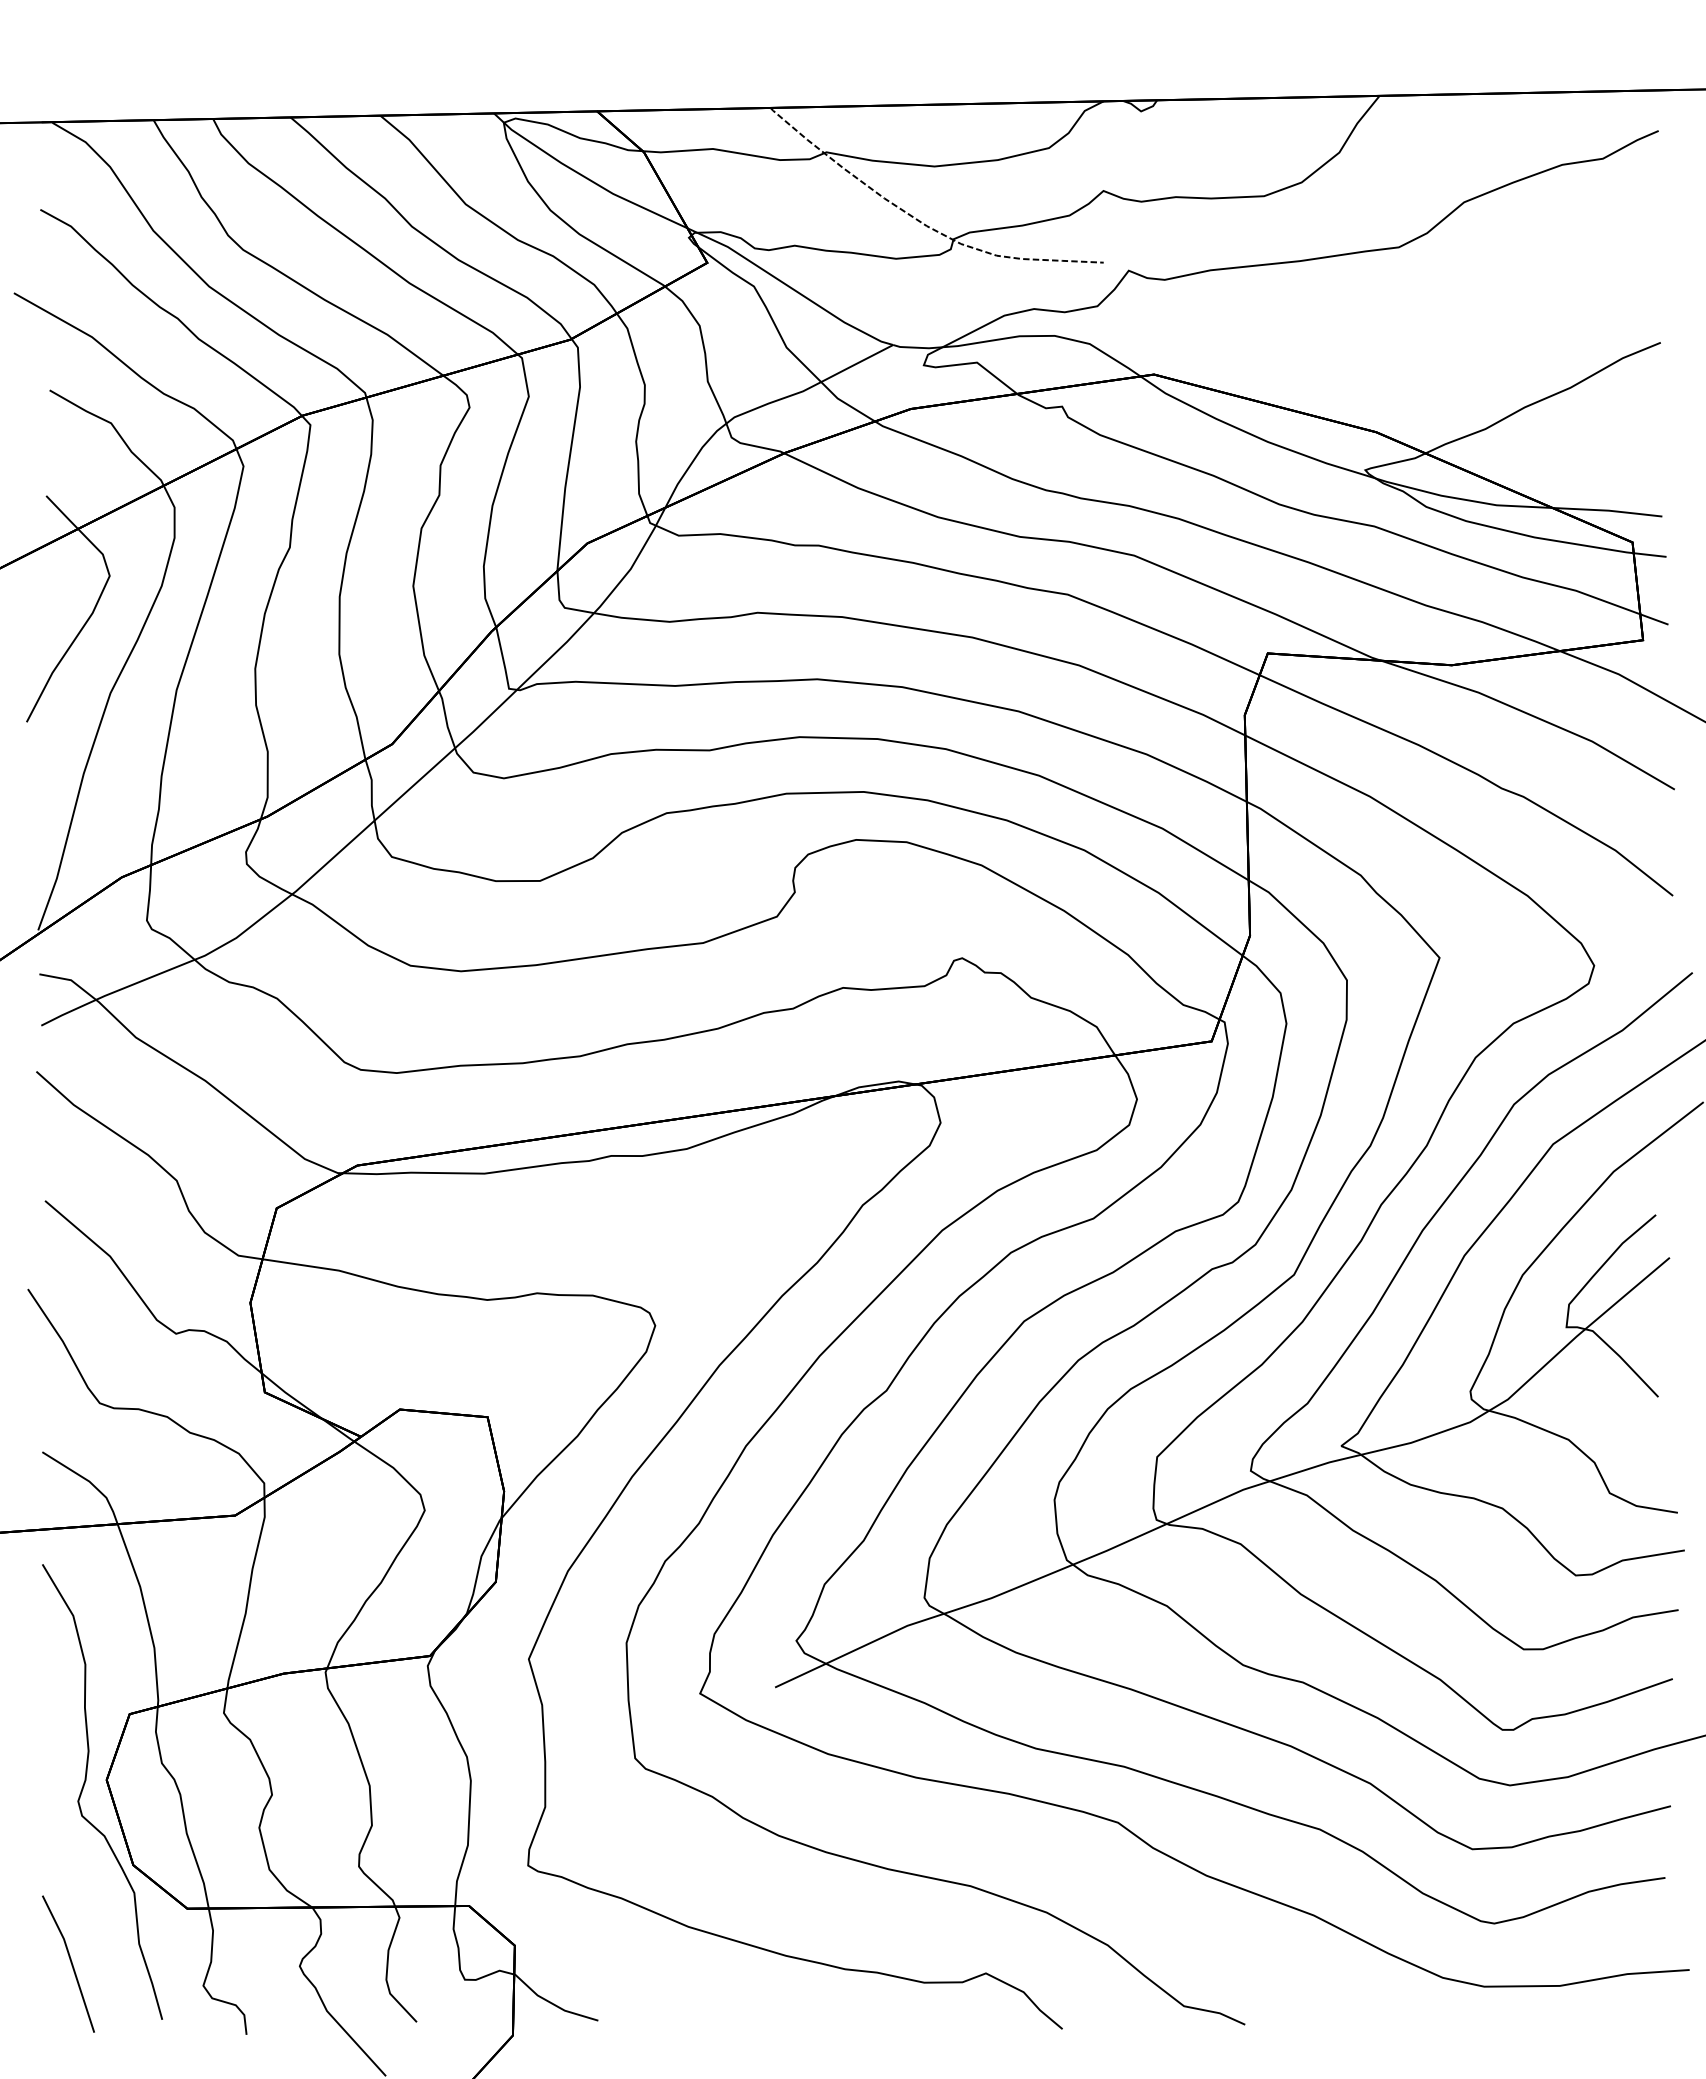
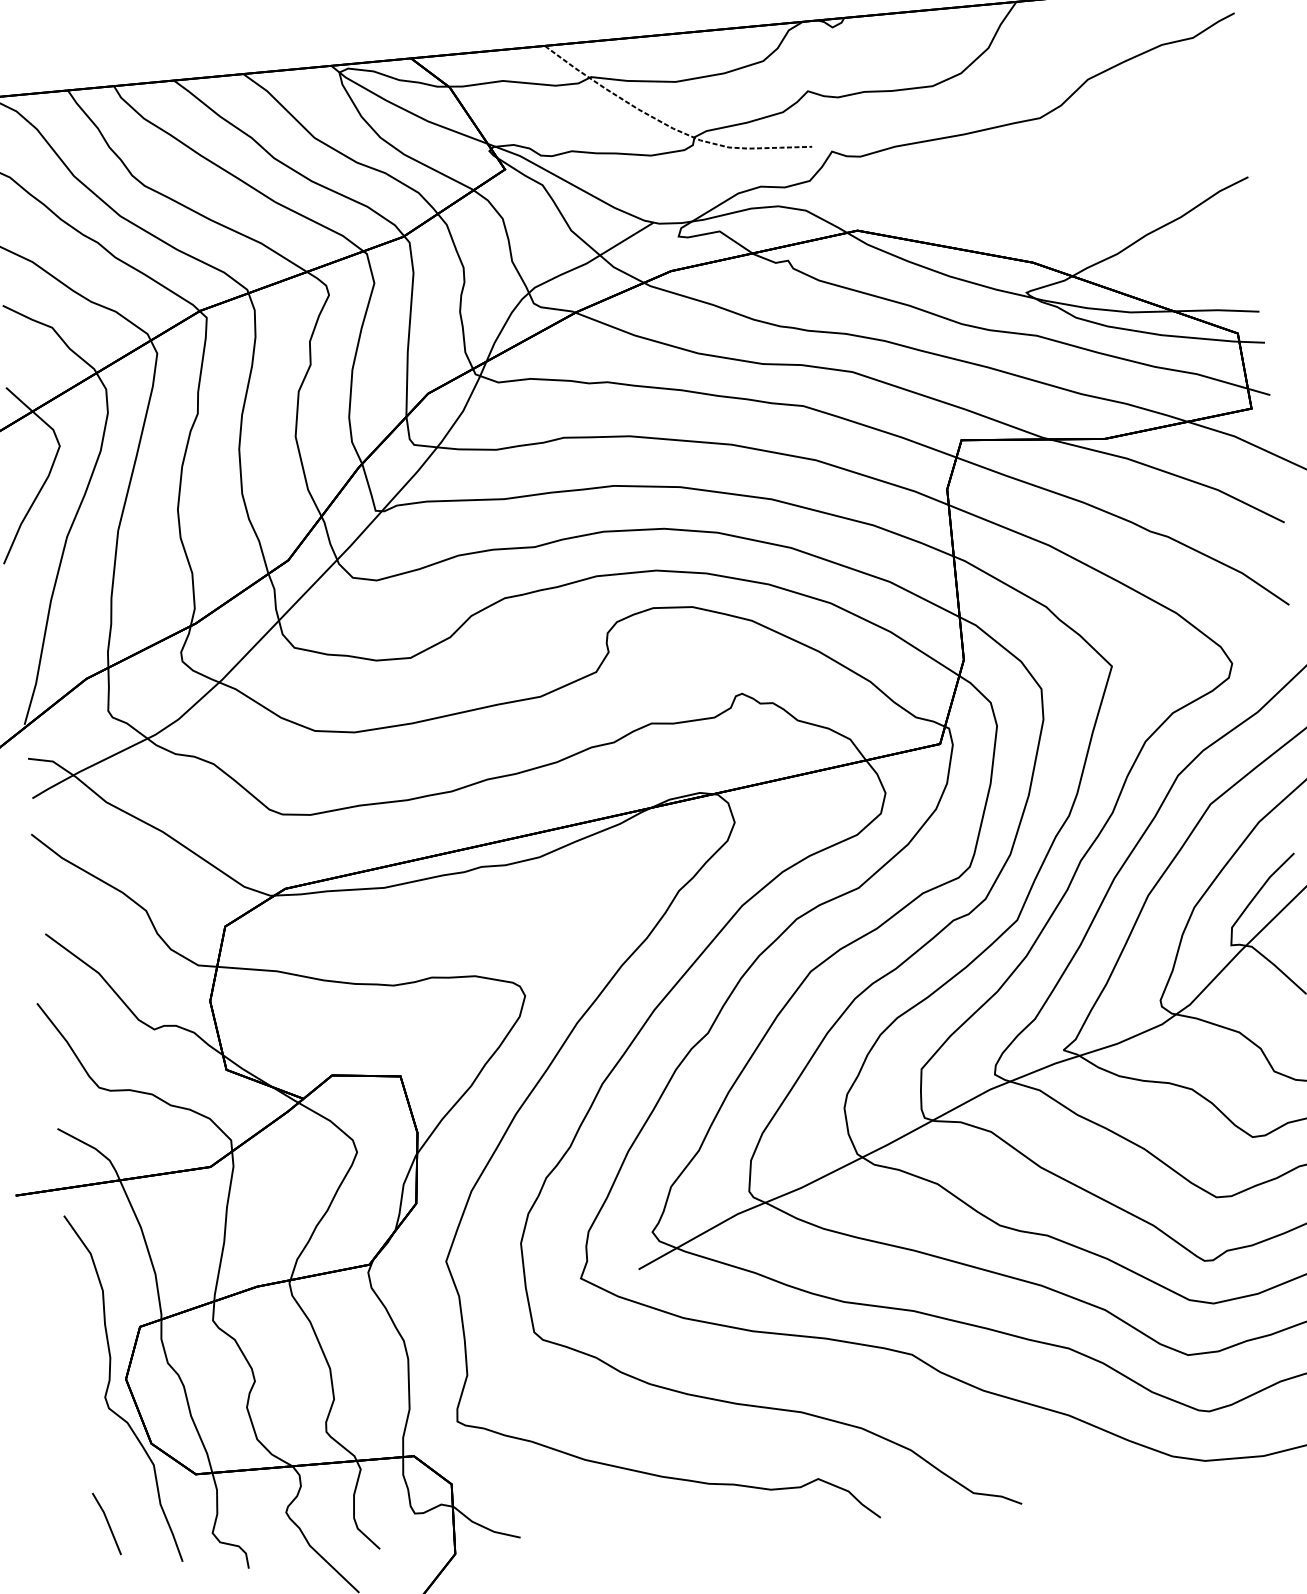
part: (68, 1963) -> (106, 1523), size x0.6

